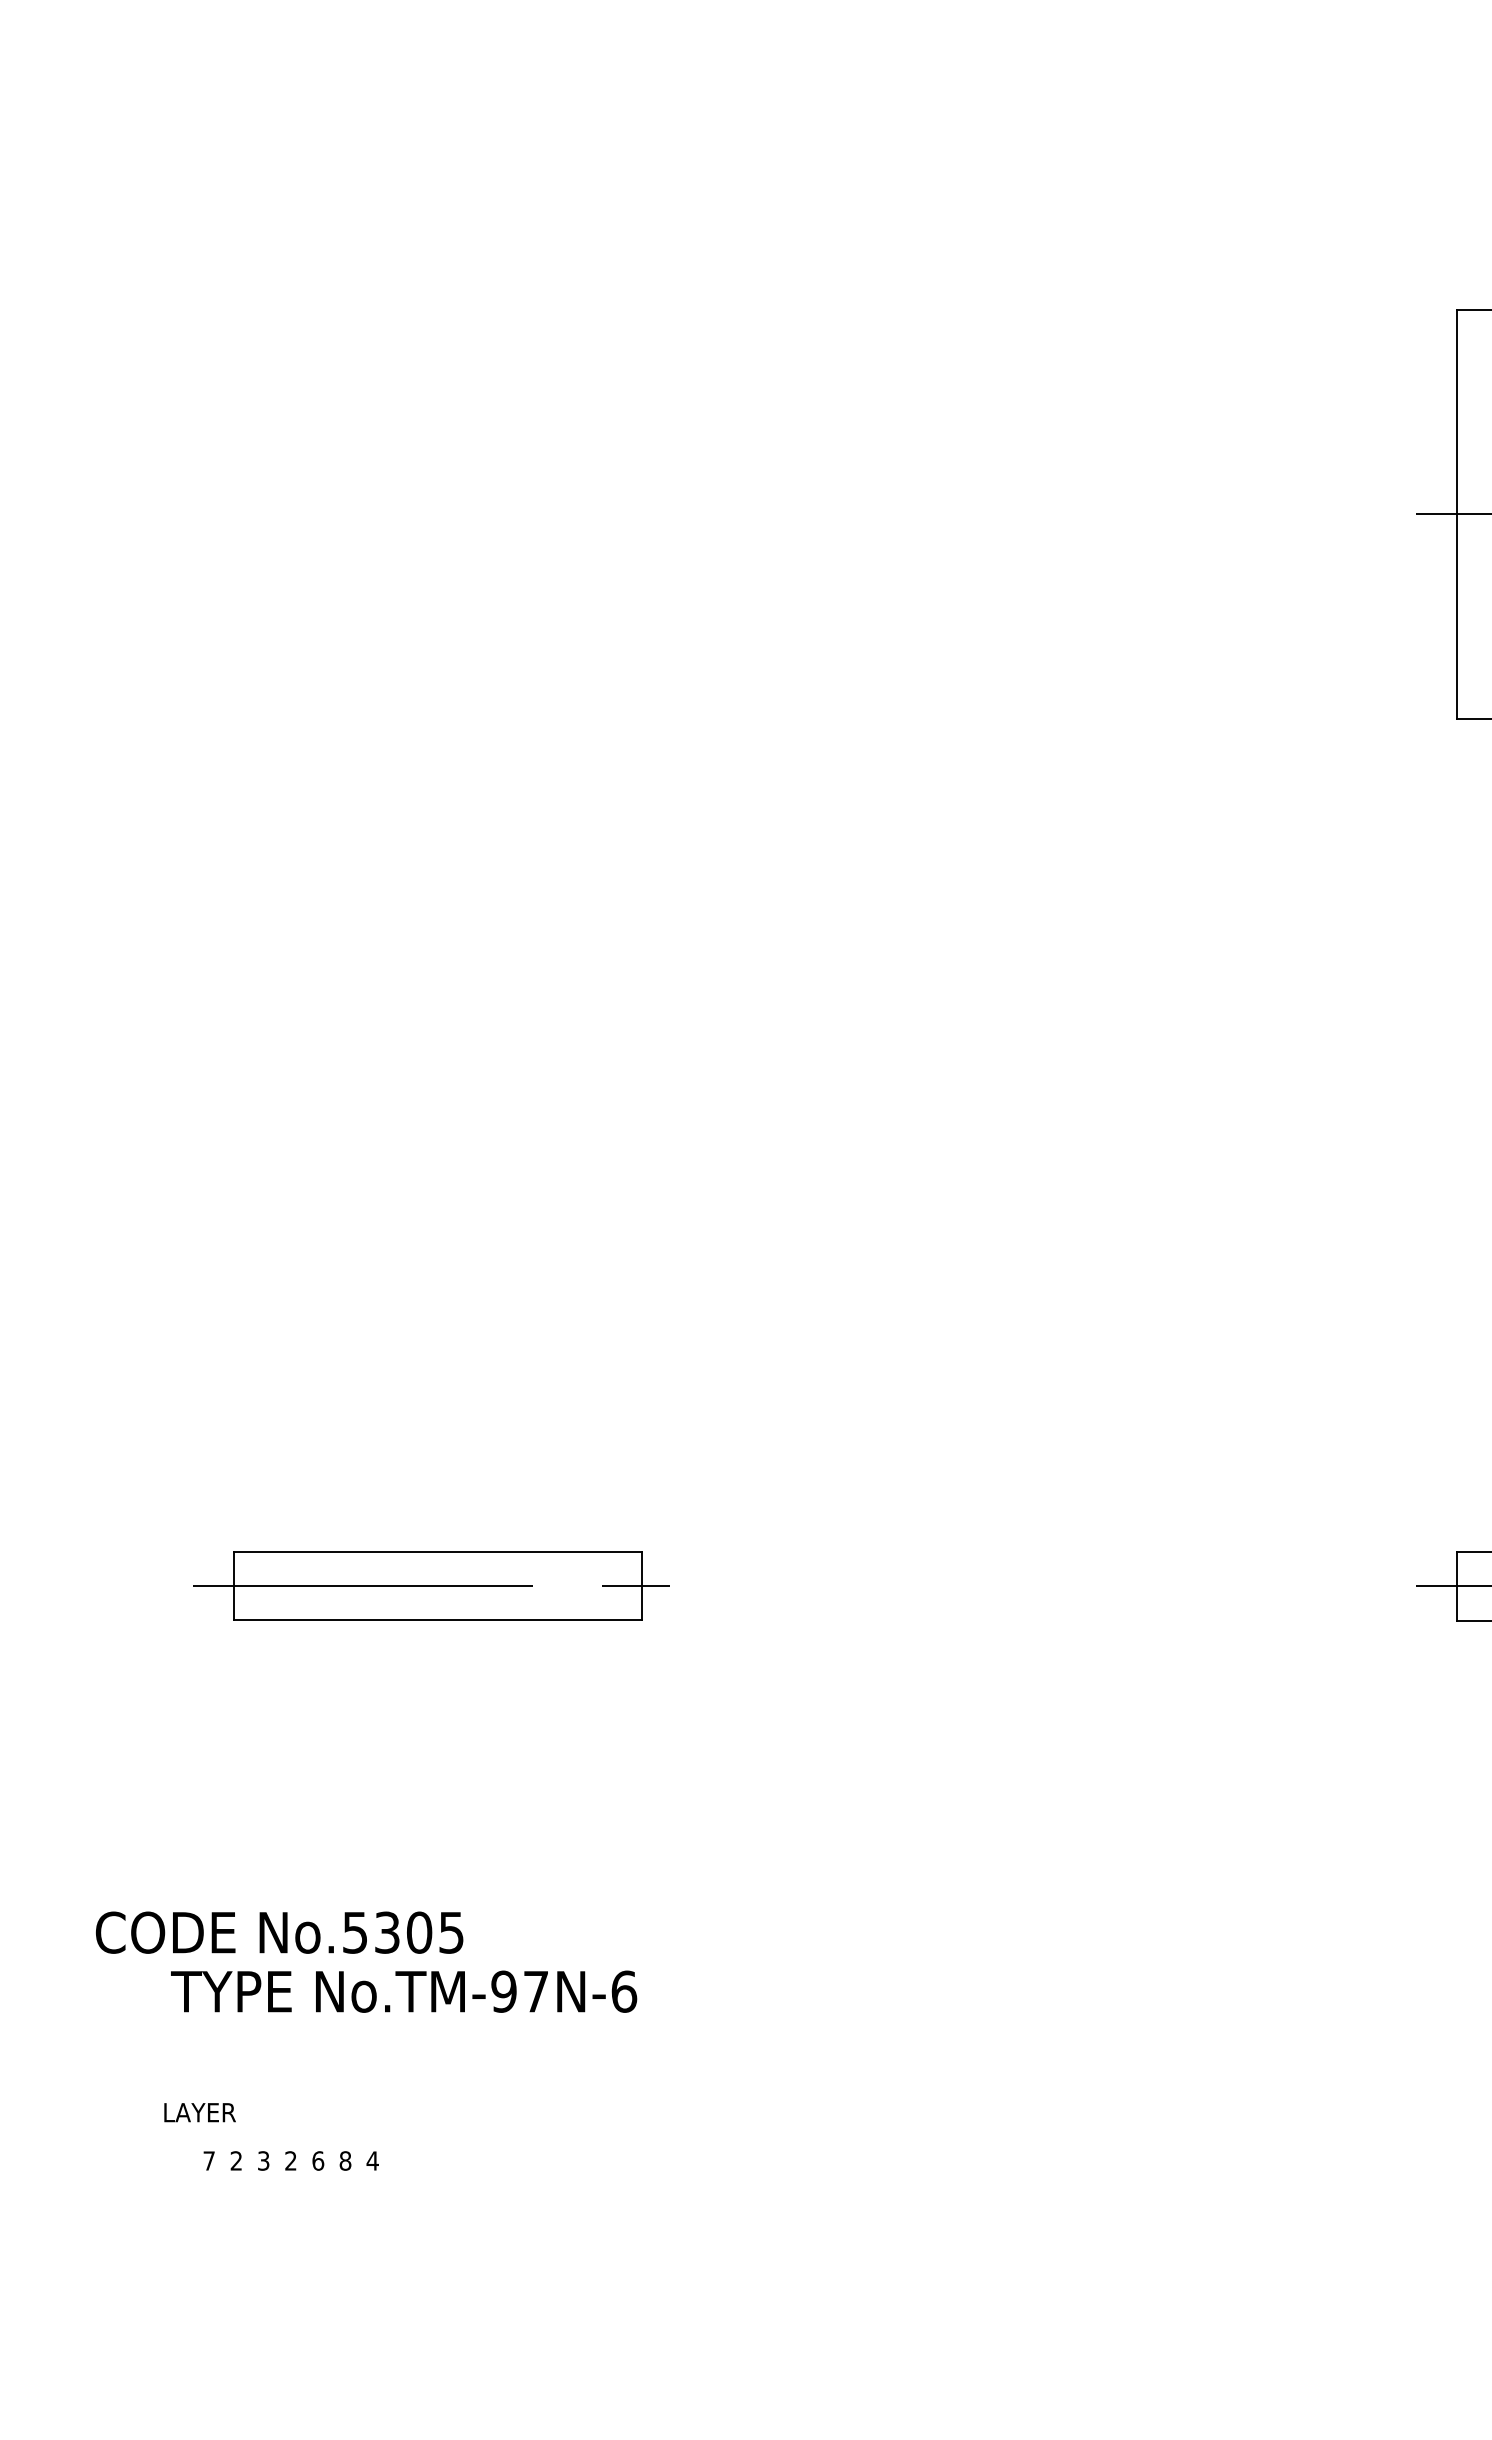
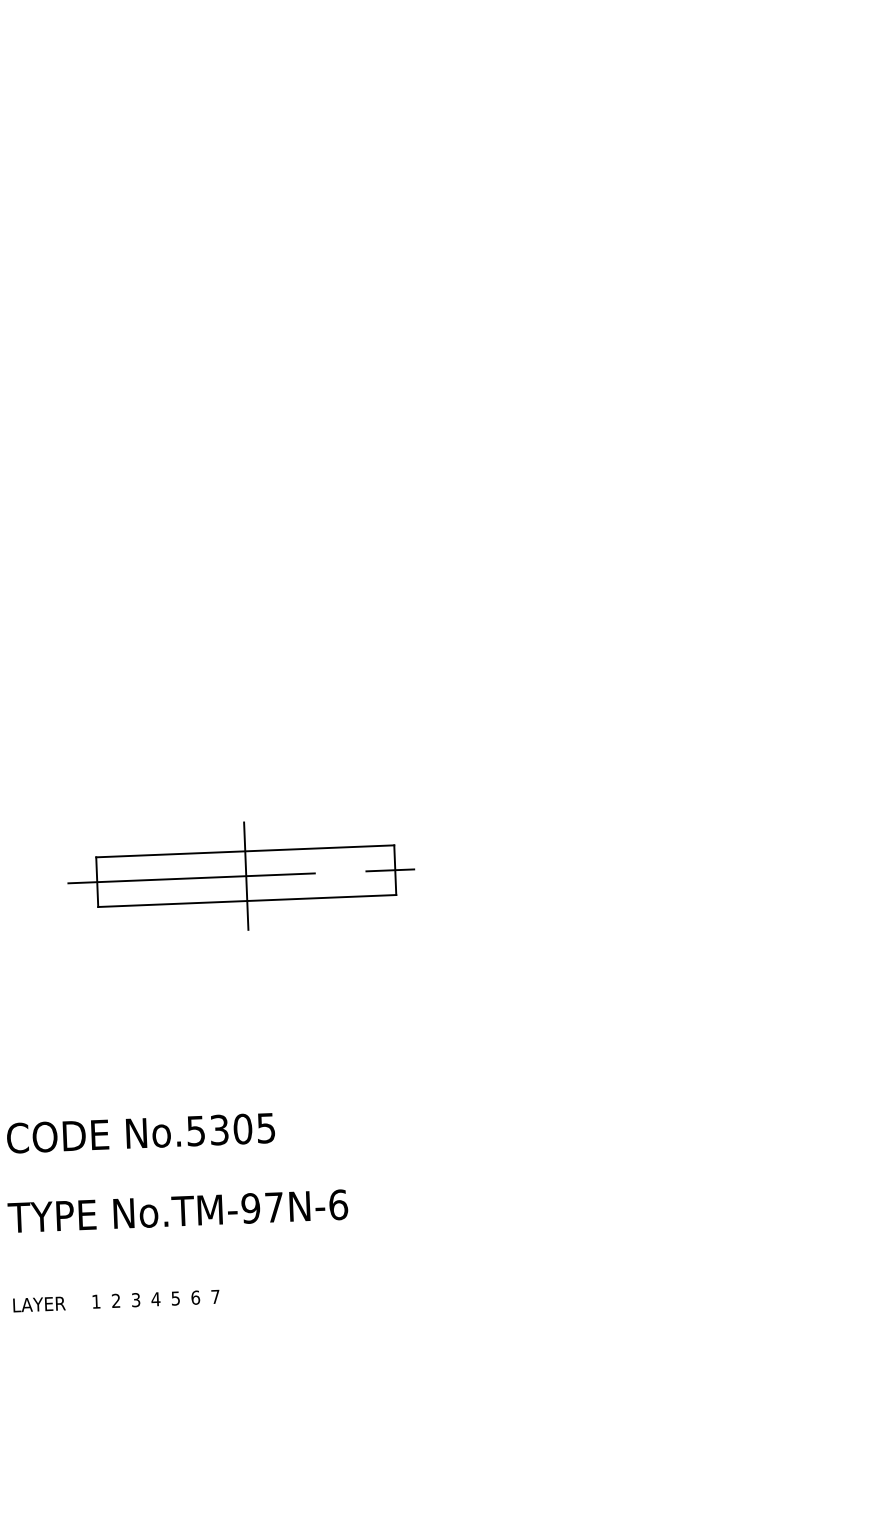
line: (437, 1586) -> (245, 876), added
text: (404, 1991) -> (178, 1211), moved
text: (199, 2112) -> (38, 1304), moved
text: (208, 2160) -> (95, 1301), 7 -> 1
text: (290, 2160) -> (155, 1298), 2 -> 4
text: (318, 2160) -> (175, 1298), 6 -> 5
text: (345, 2160) -> (195, 1297), 8 -> 6
text: (372, 2160) -> (215, 1296), 4 -> 7

